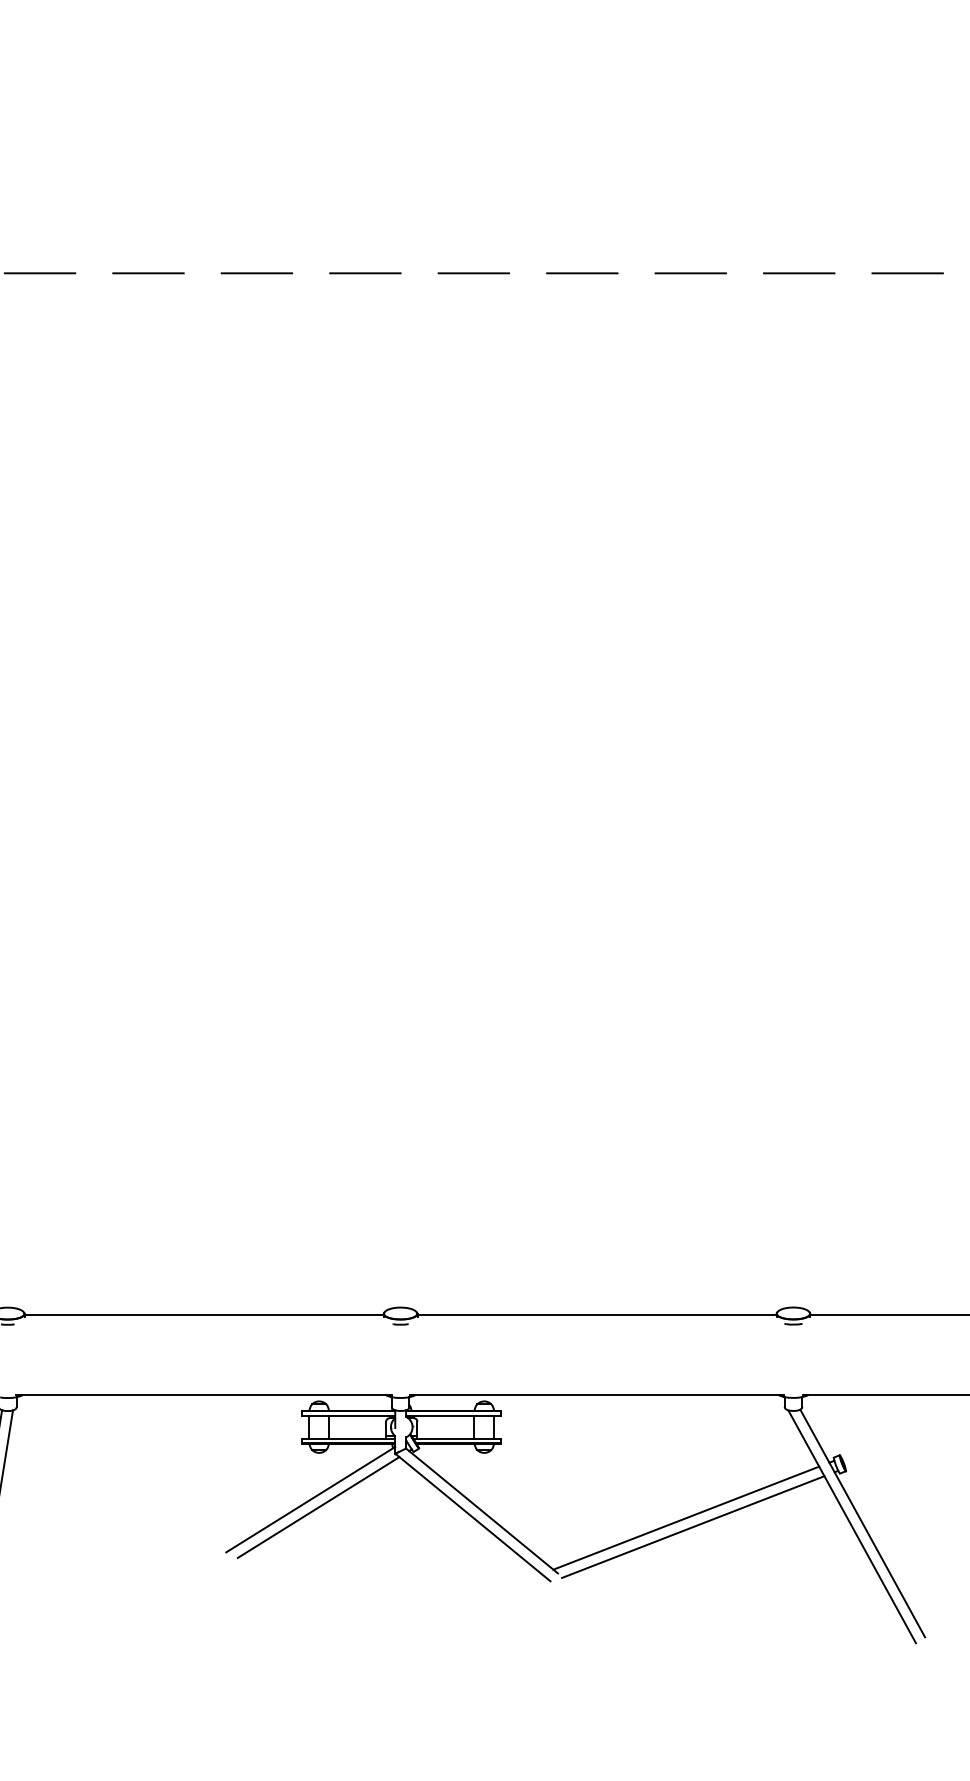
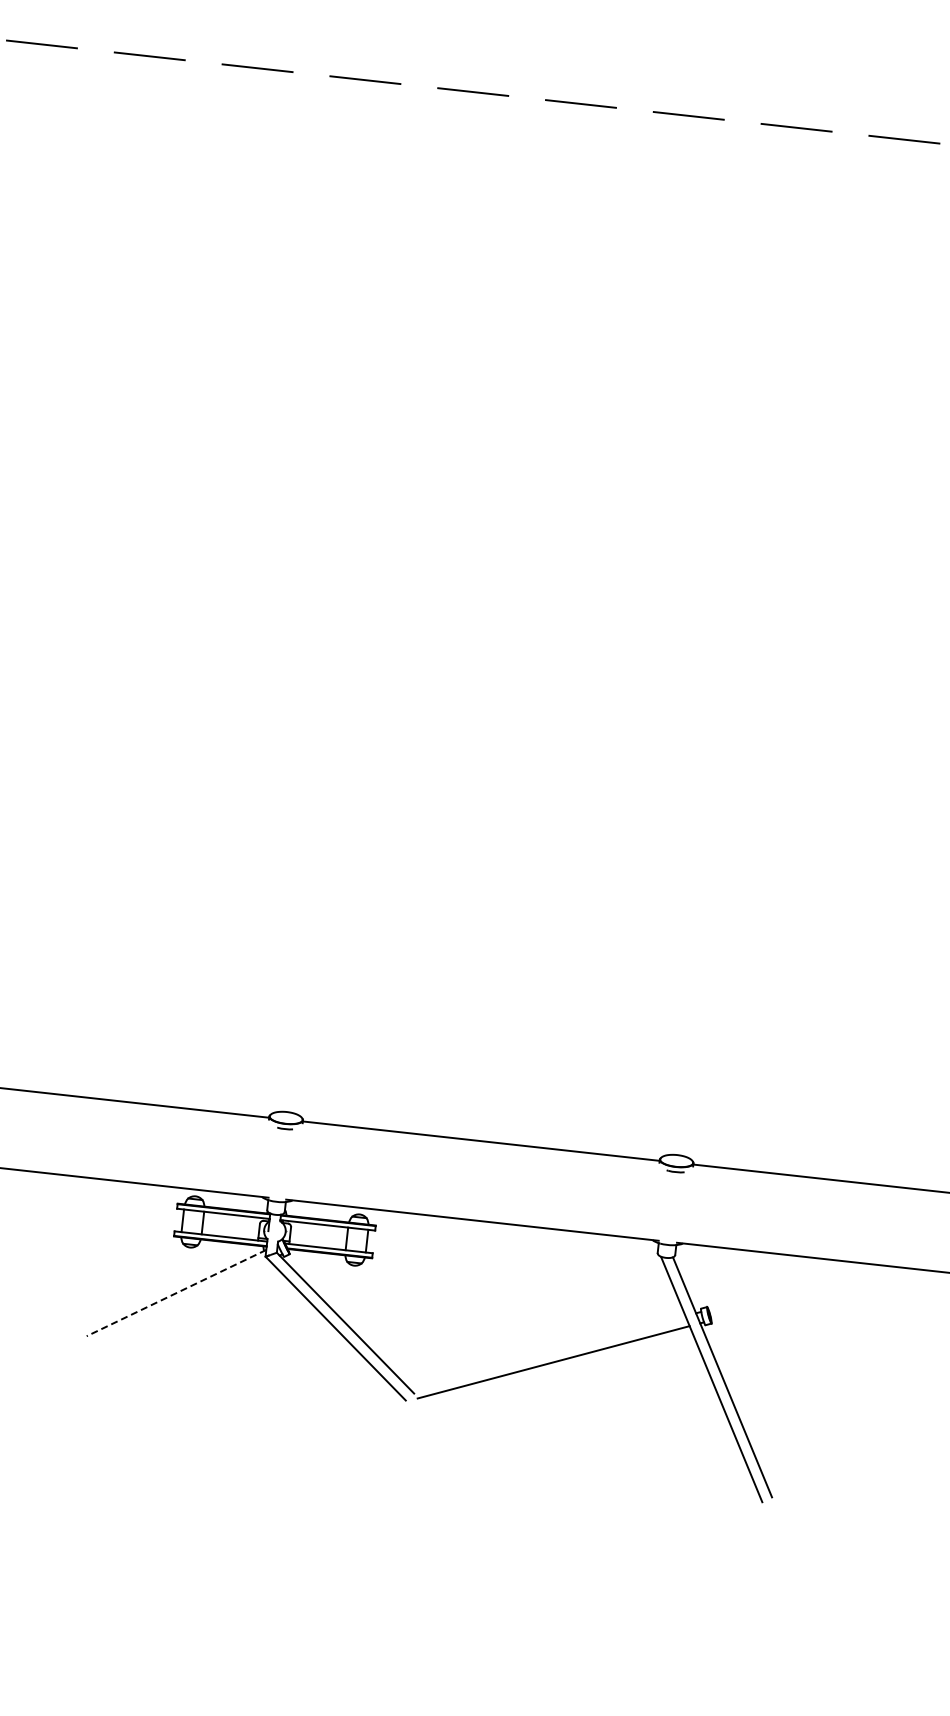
line: (310, 1499) -> (176, 1292), solid -> dashed
line: (318, 1507) -> (183, 1301), removed
line: (686, 1517) -> (548, 1352), removed

